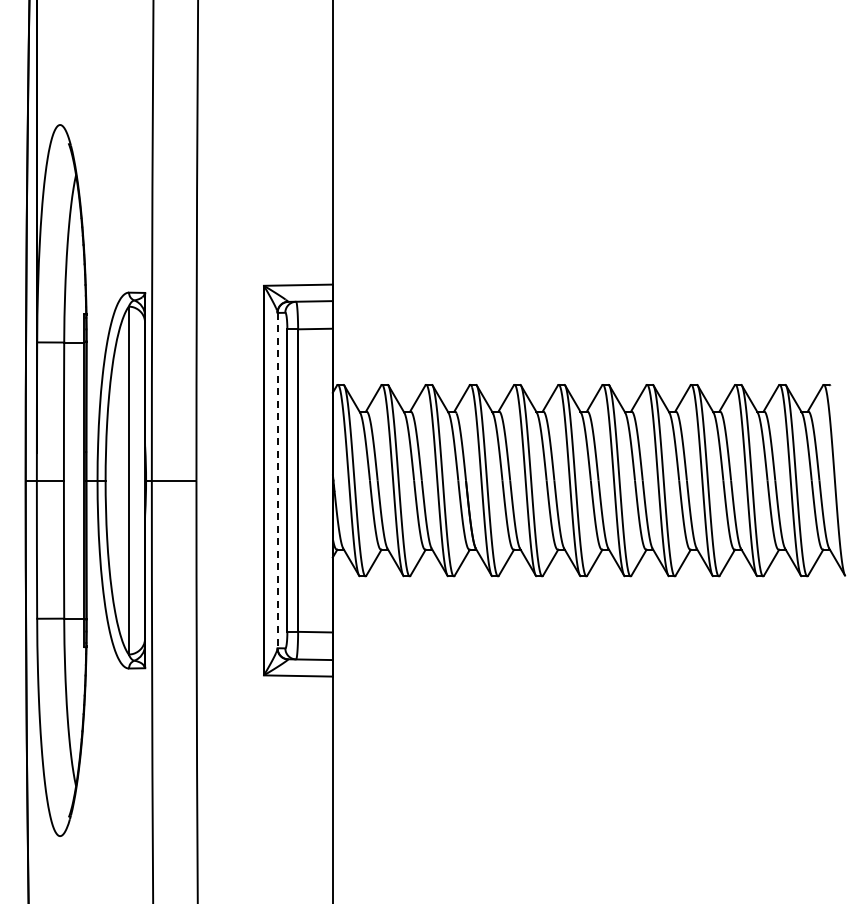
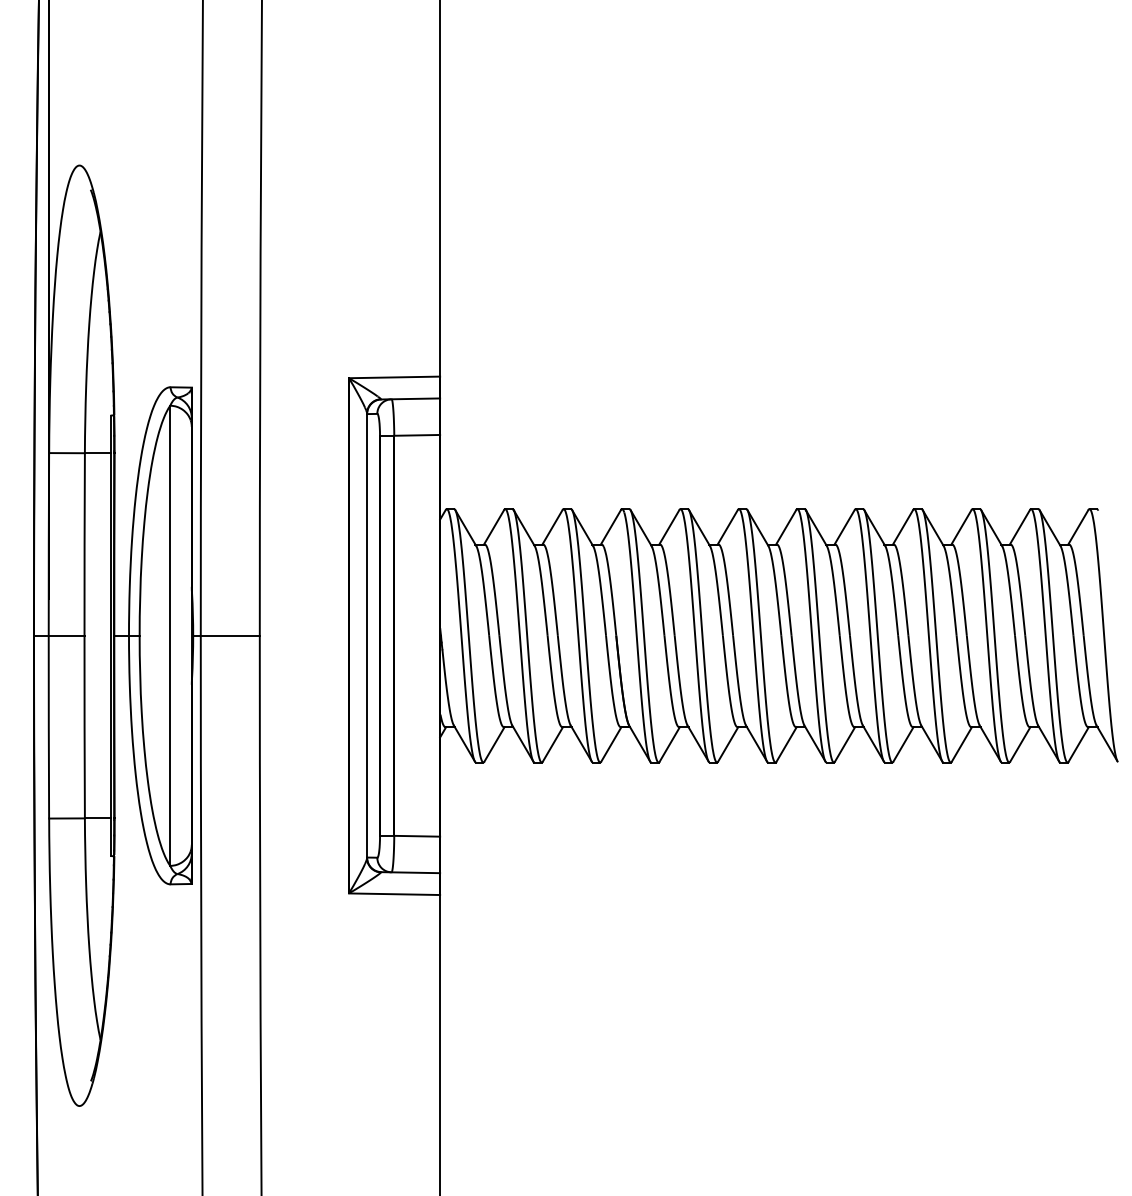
line: (277, 480) -> (366, 635), dashed -> solid

